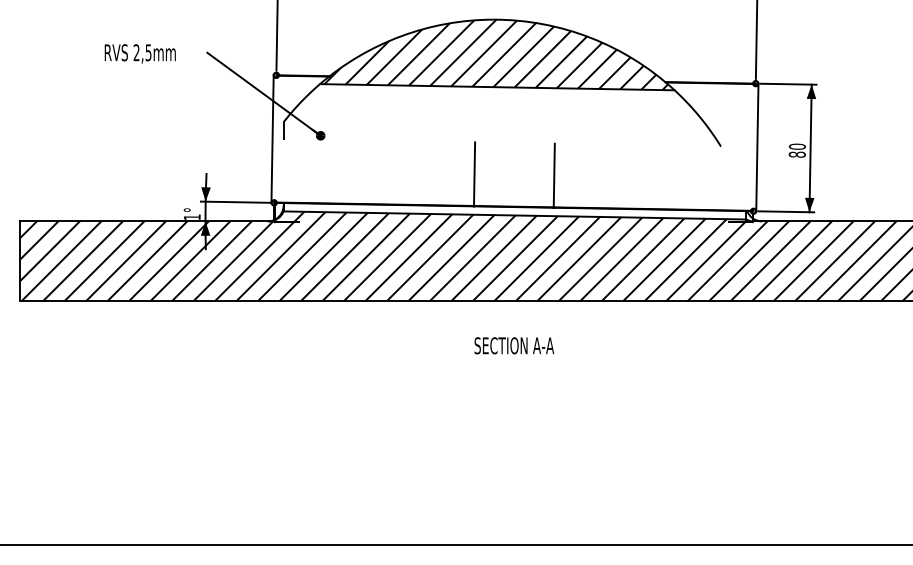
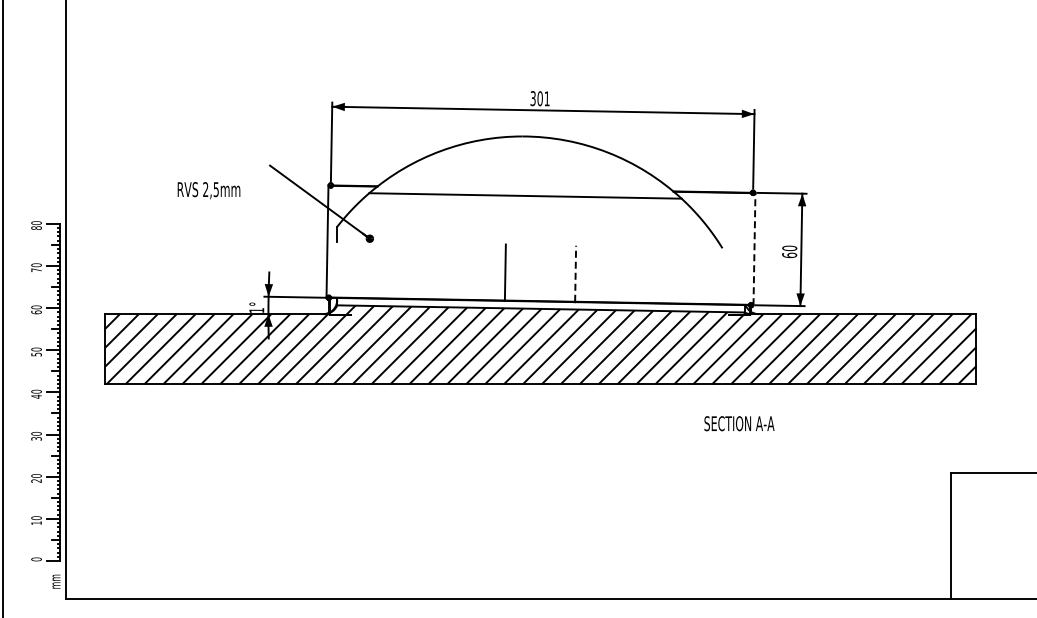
text: (139, 53) -> (208, 190), moved
hatch: (496, 54) -> (524, 167), removed
line: (757, 146) -> (754, 248), solid -> dashed
text: (797, 154) -> (789, 255), 80 -> 60
line: (554, 175) -> (575, 273), solid -> dashed
text: (514, 345) -> (739, 423), moved

